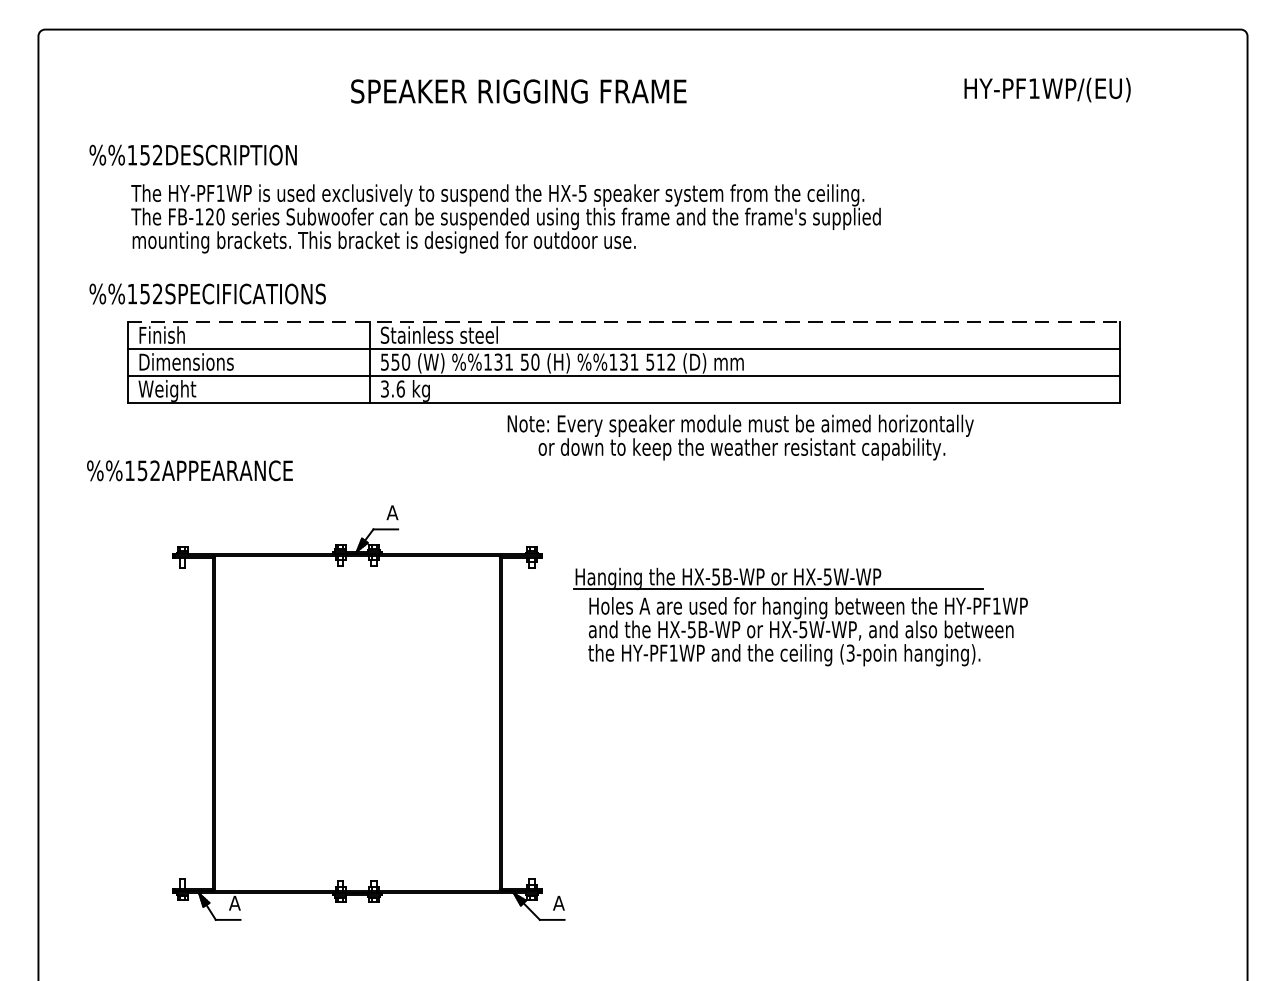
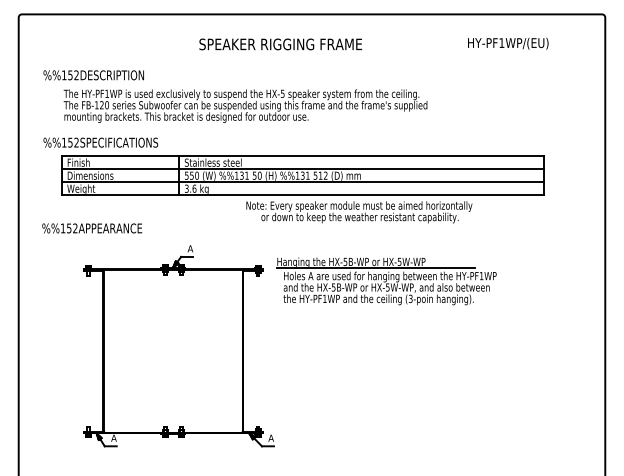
text: (518, 91) -> (280, 44), moved
line: (623, 322) -> (302, 156), dashed -> solid
part: (800, 617) -> (386, 281), moved

